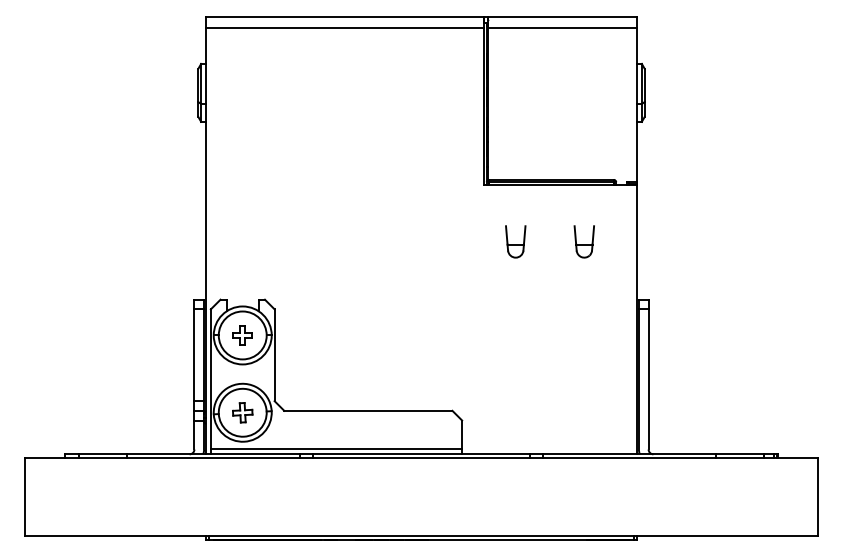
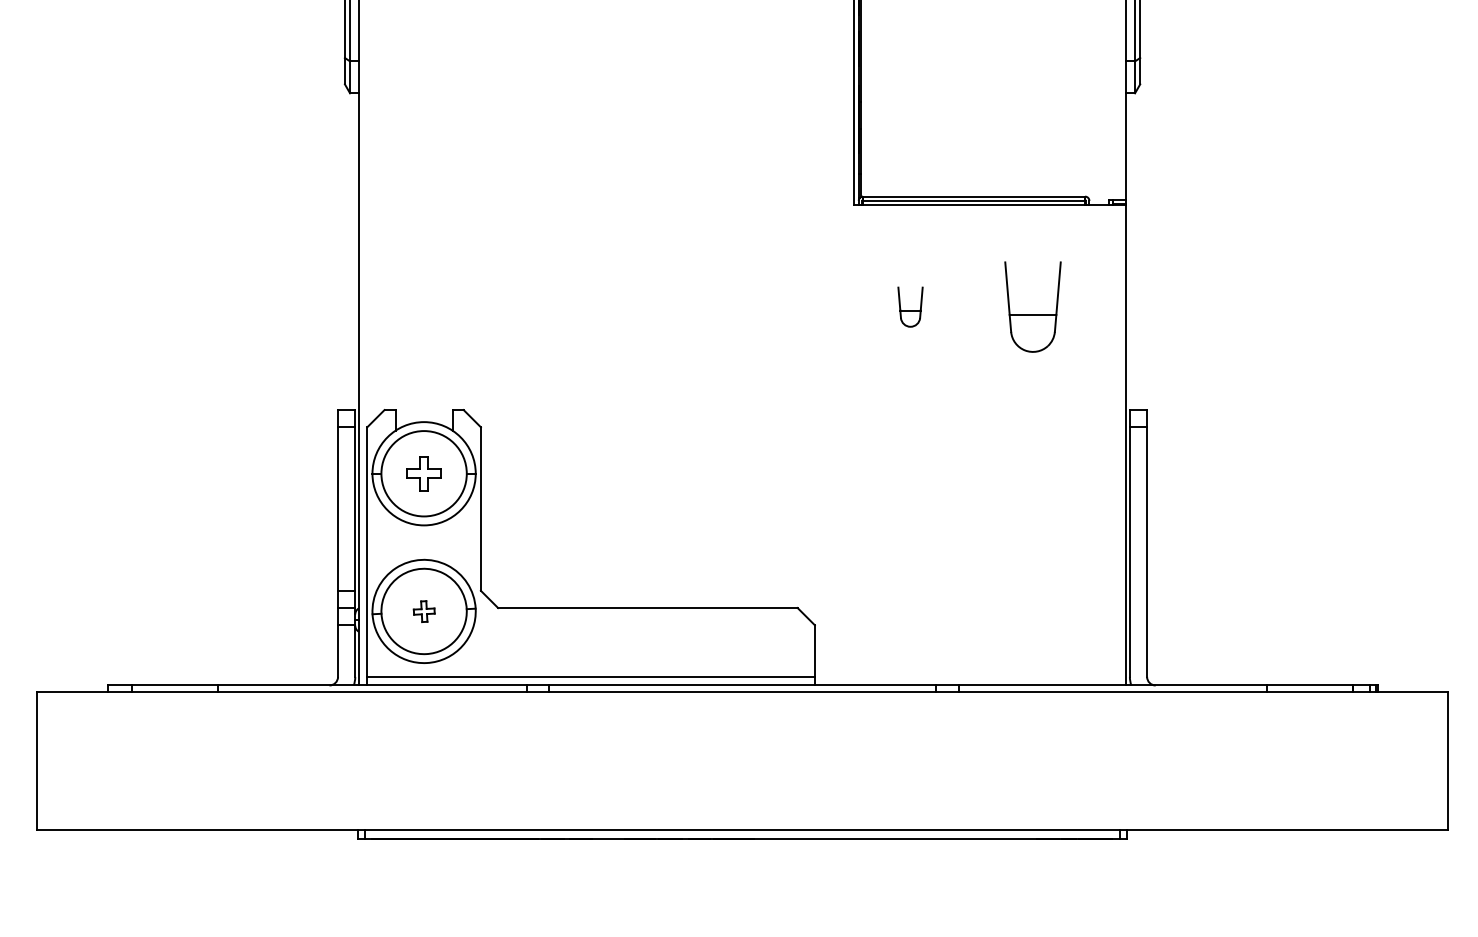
part: (515, 241) -> (909, 306), size x0.7
part: (583, 241) -> (1031, 306), size x1.6
part: (242, 412) -> (423, 610), size x0.6

